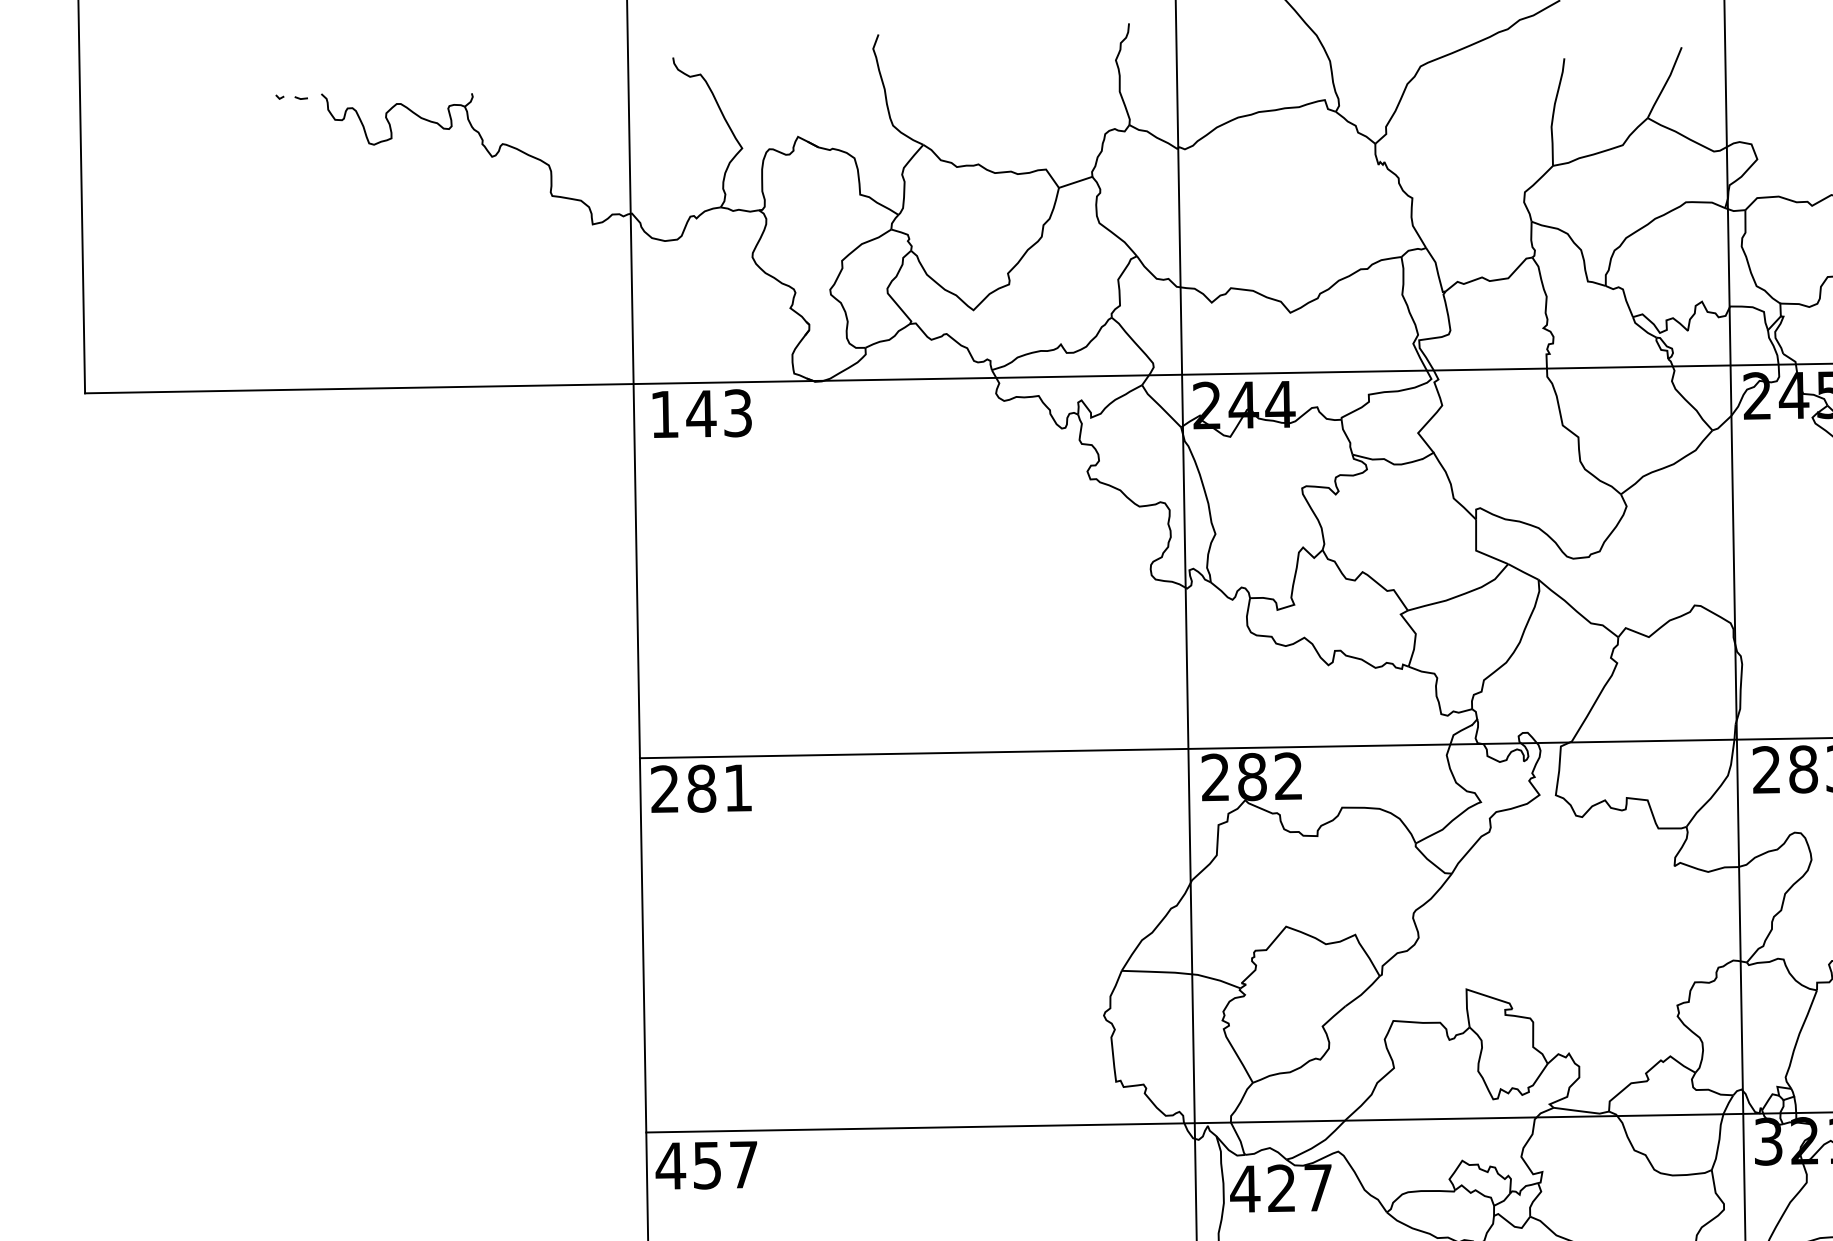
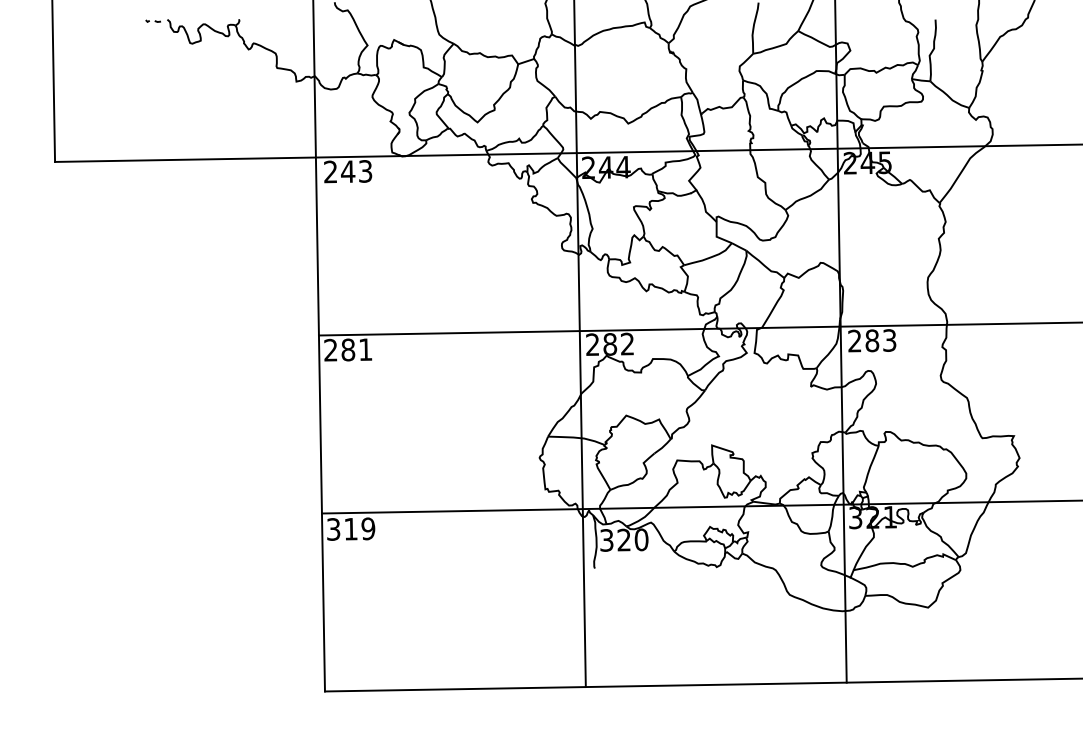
text: (664, 413) -> (330, 171), 143 -> 243
text: (706, 1164) -> (350, 528), 457 -> 319
text: (1280, 1187) -> (623, 539), 427 -> 320

